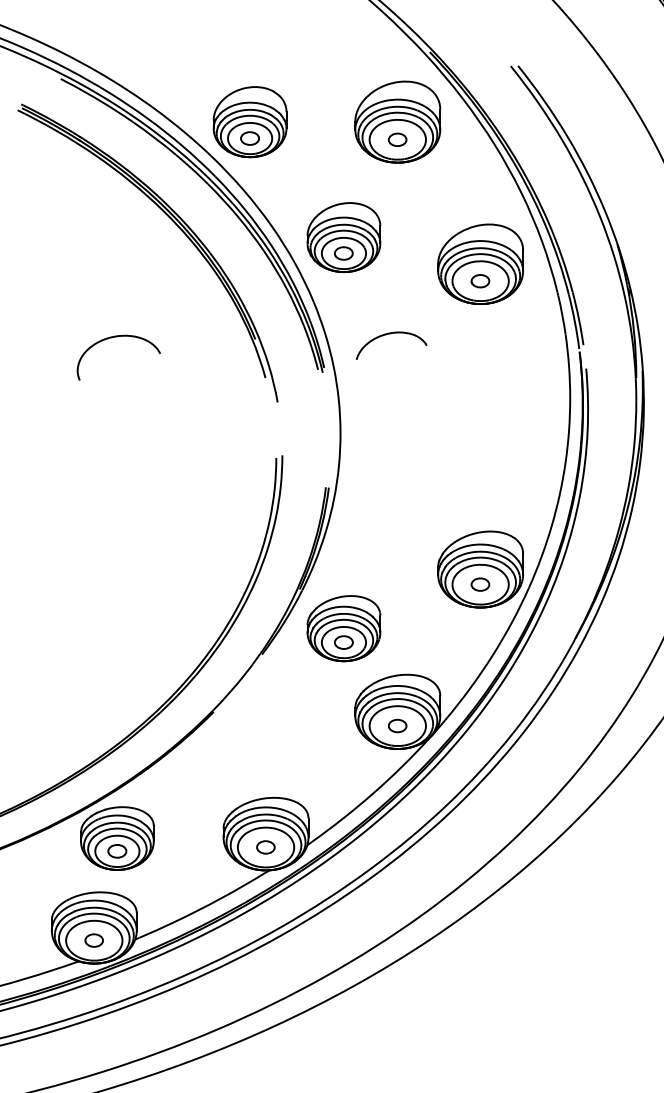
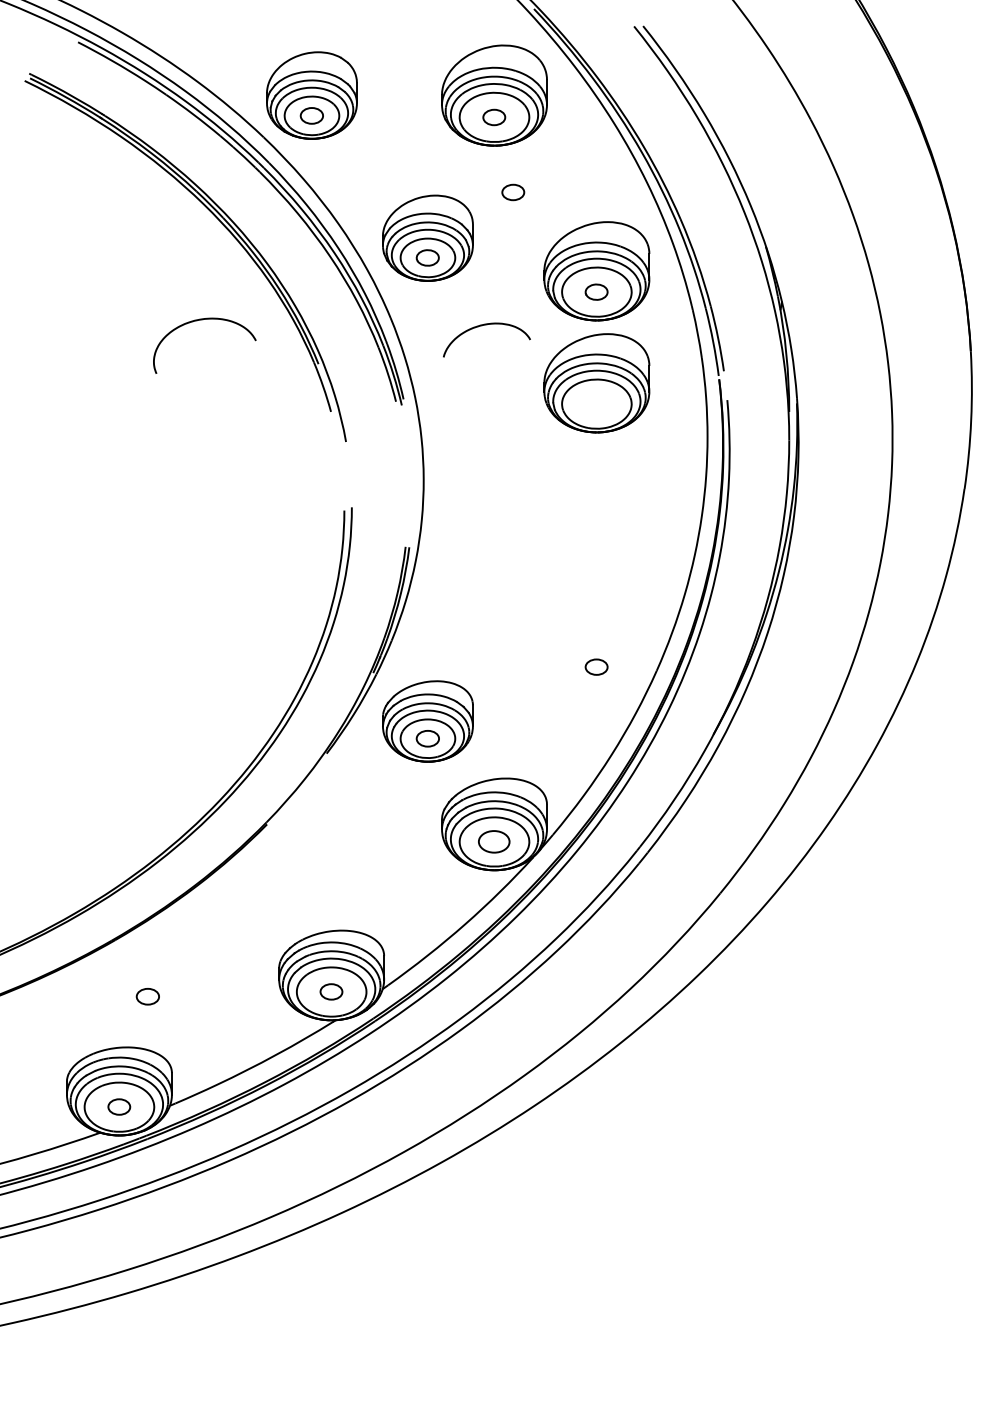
part: (413, 200) -> (513, 192), added
curve: (388, 334) -> (482, 326), moved
curve: (112, 338) -> (197, 321), moved
part: (480, 355) -> (596, 383), added
part: (480, 569) -> (596, 648), removed
part: (397, 725) -> (494, 841), size x1.4
part: (117, 838) -> (147, 980), removed

